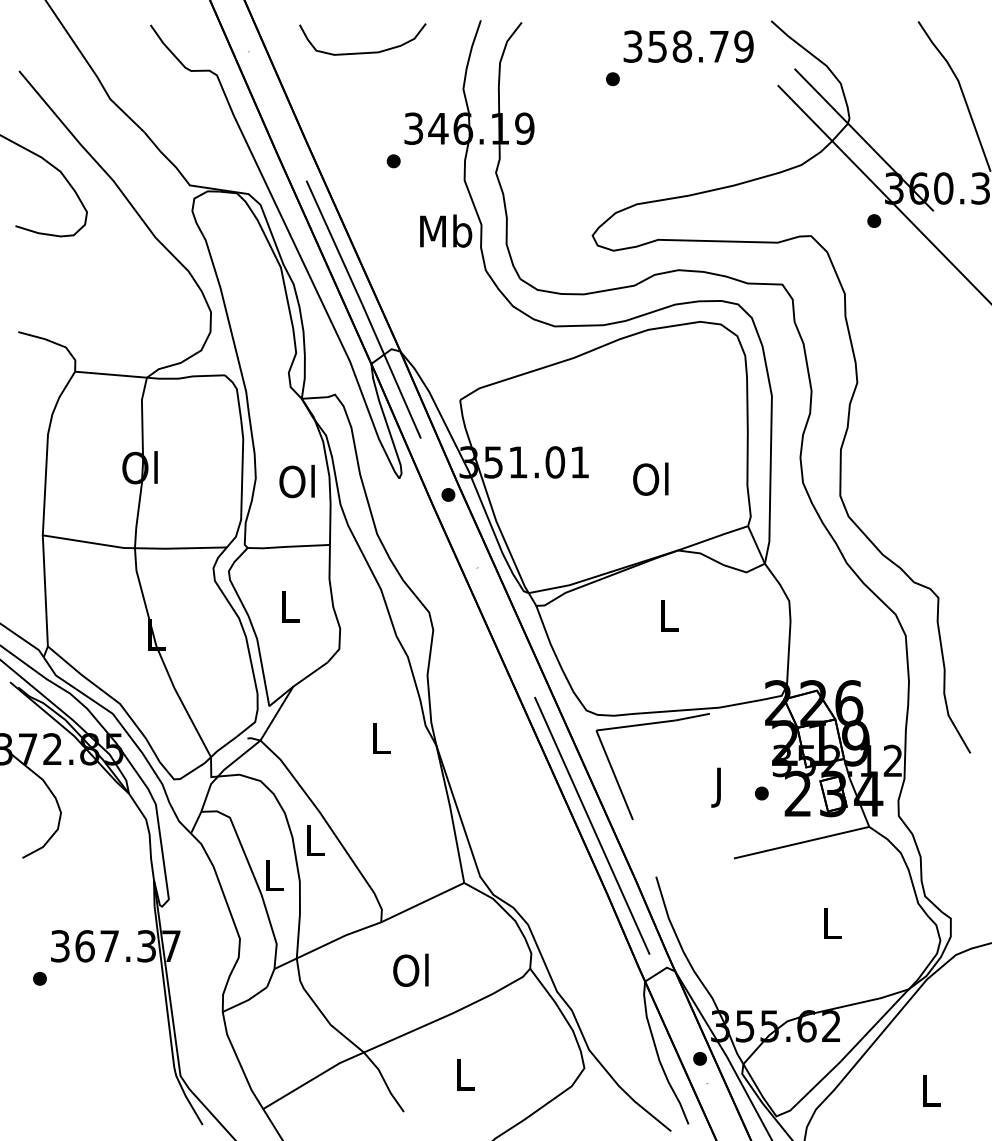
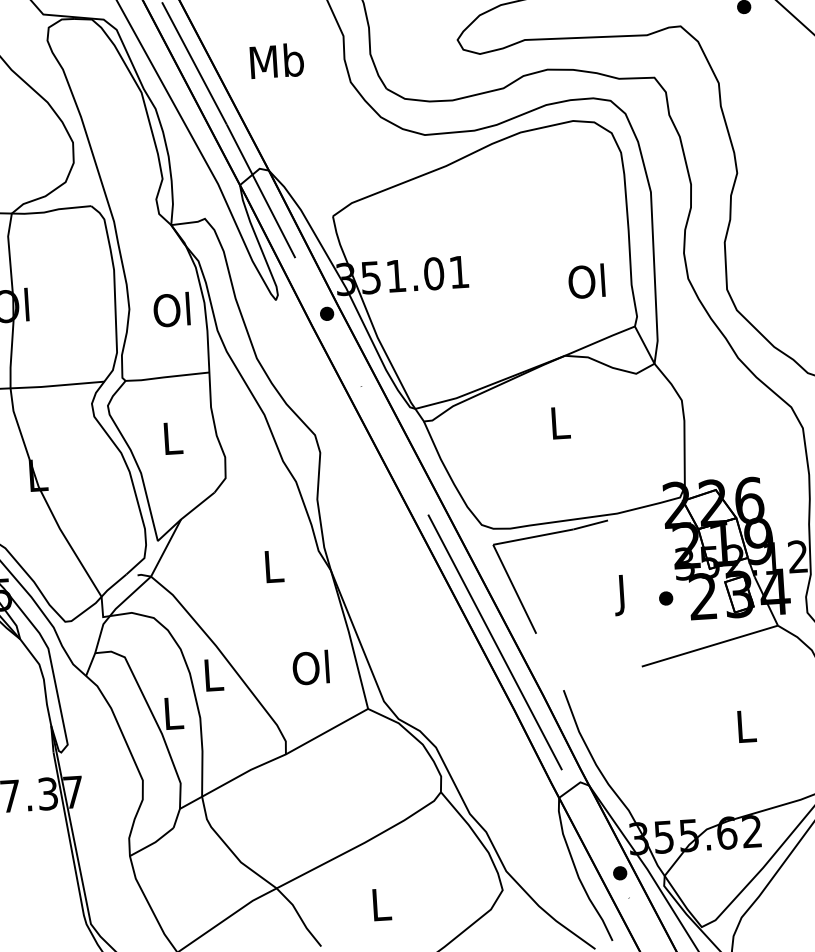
text: (446, 230) -> (277, 60), moved
text: (650, 478) -> (586, 280), moved
text: (410, 969) -> (310, 666), moved

